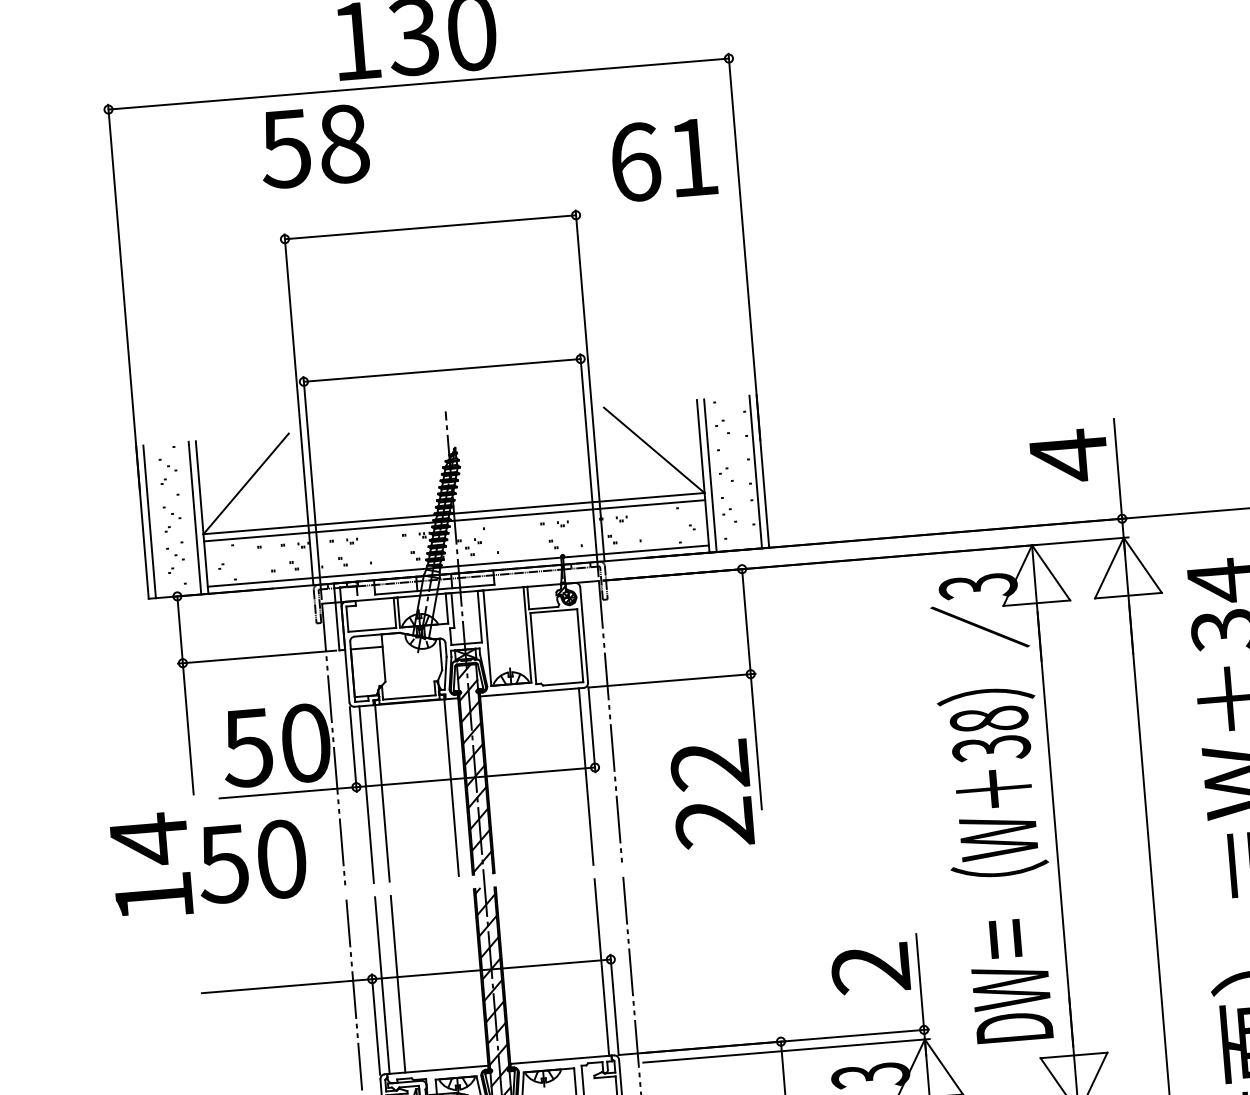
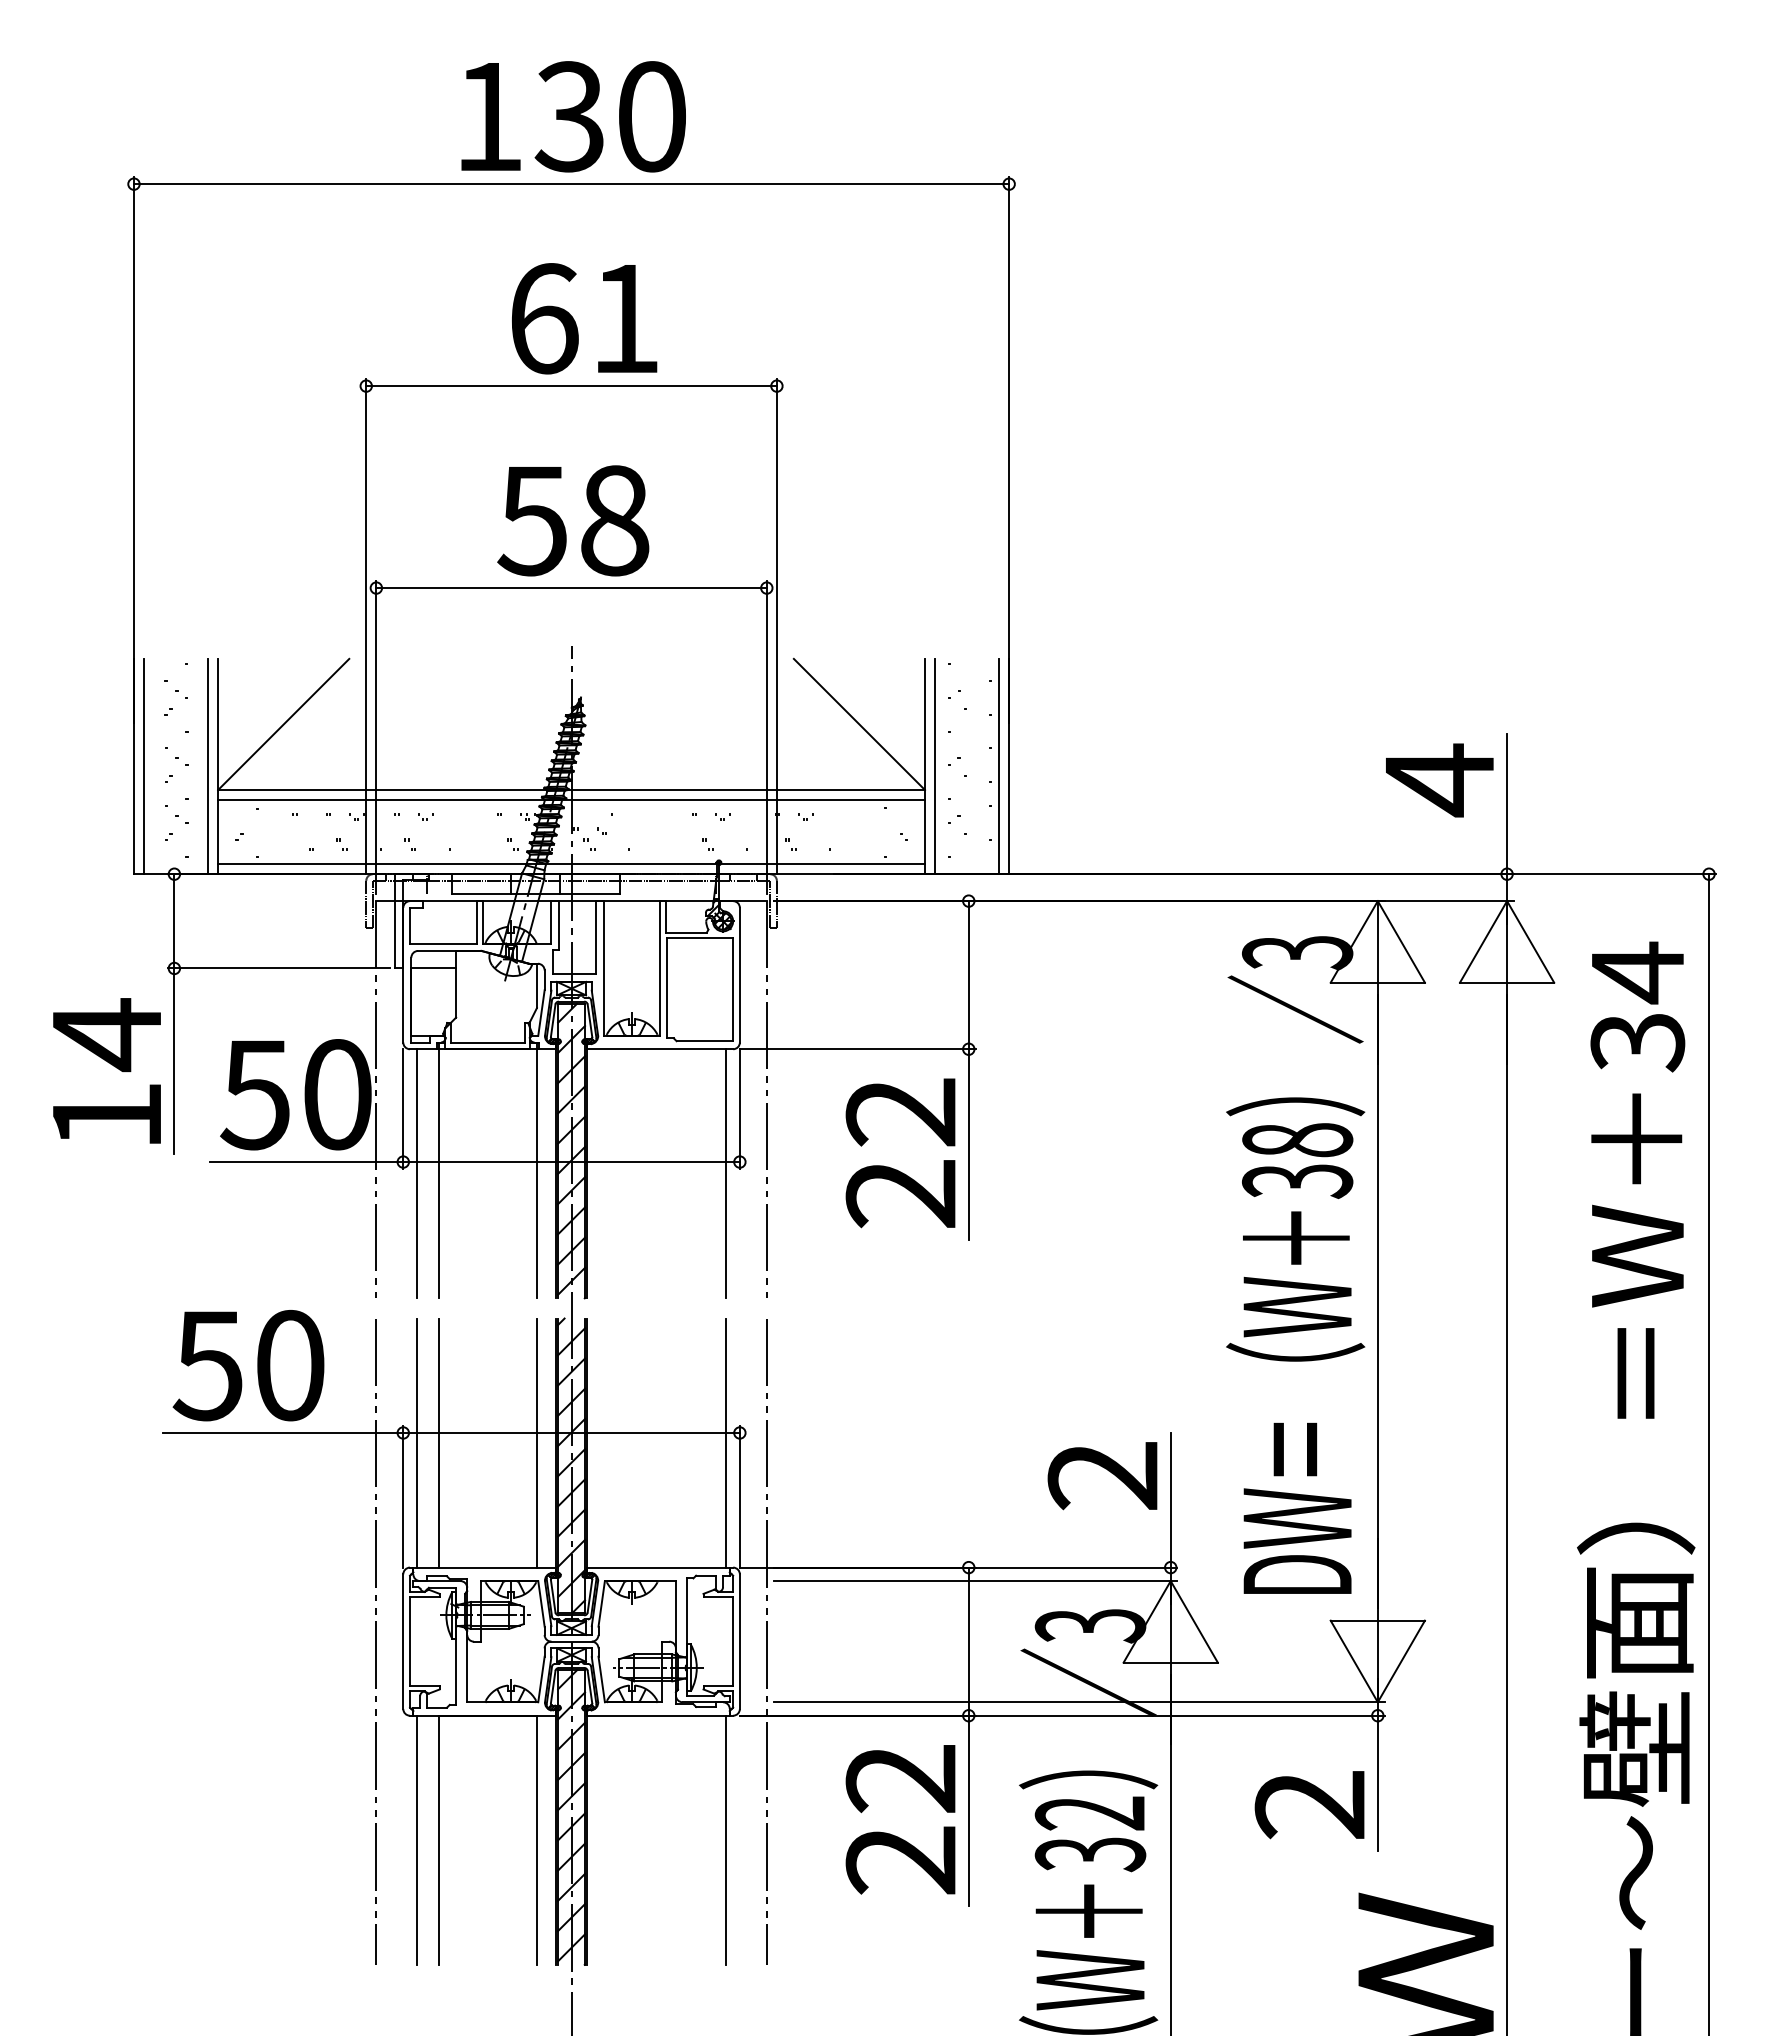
text: (314, 146) -> (573, 520), moved
text: (664, 159) -> (584, 318), moved
text: (711, 794) -> (900, 1153), moved
text: (252, 861) -> (248, 1365), moved
text: (151, 865) -> (106, 1070), moved
line: (467, 978) -> (536, 1442), added

